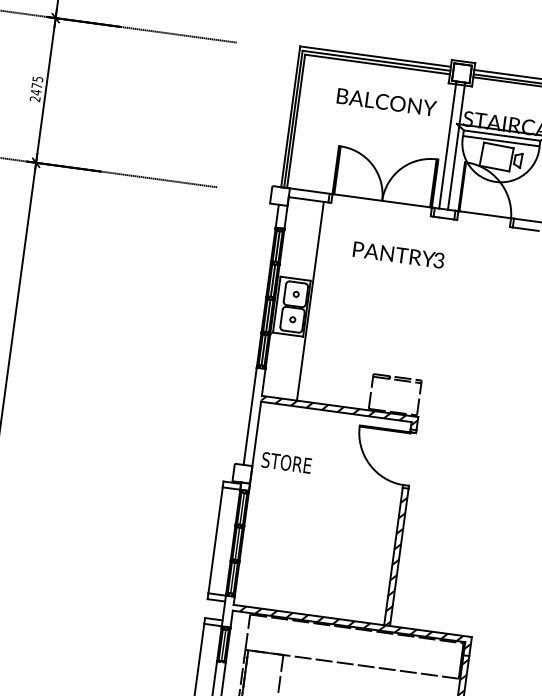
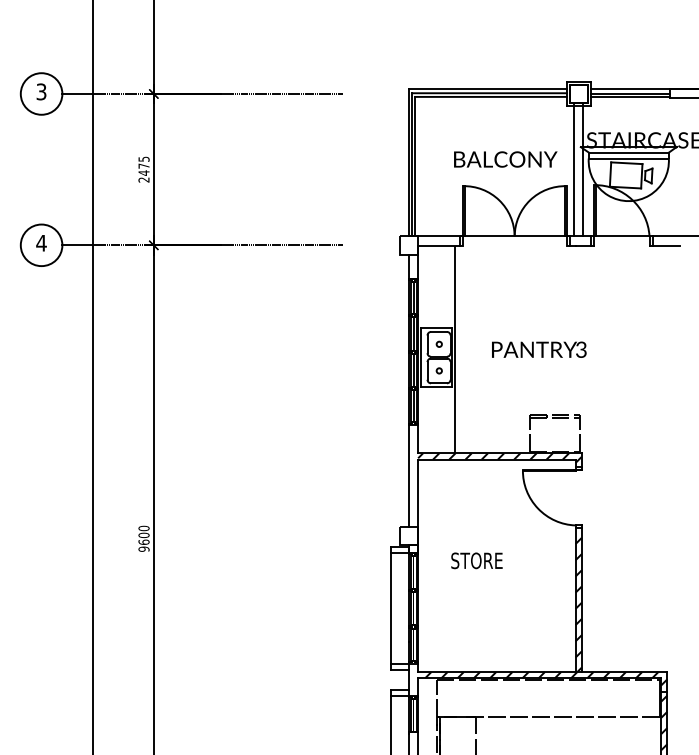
text: (386, 102) -> (505, 159), moved
text: (399, 254) -> (539, 349), moved
text: (286, 462) -> (476, 560), moved

